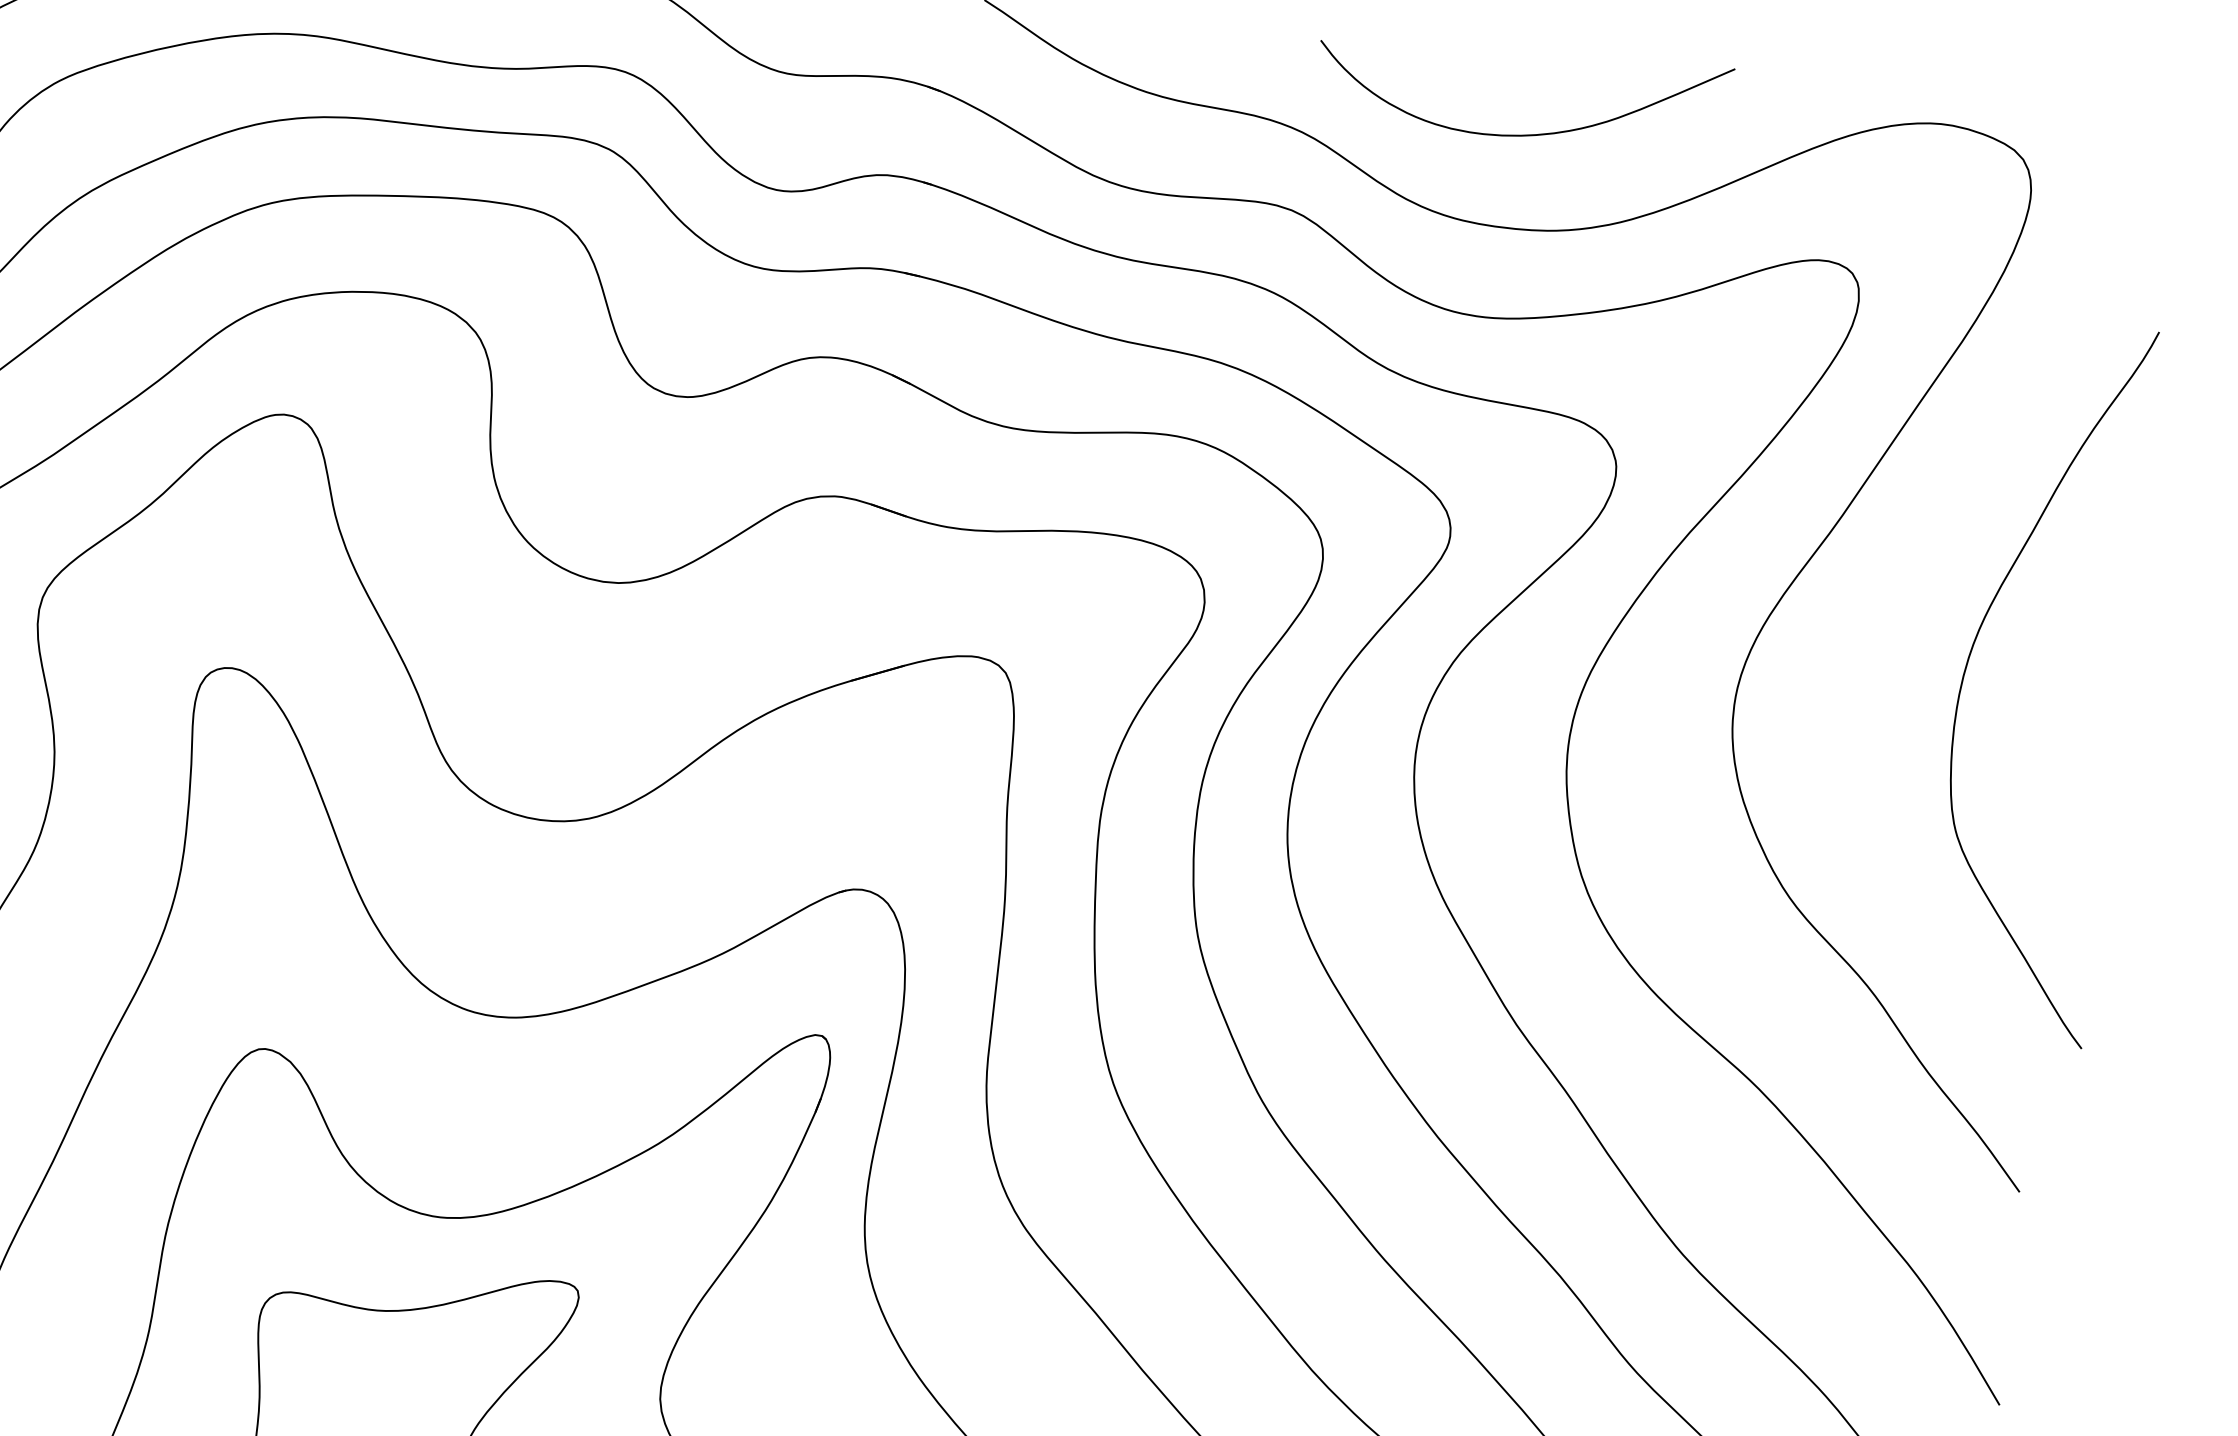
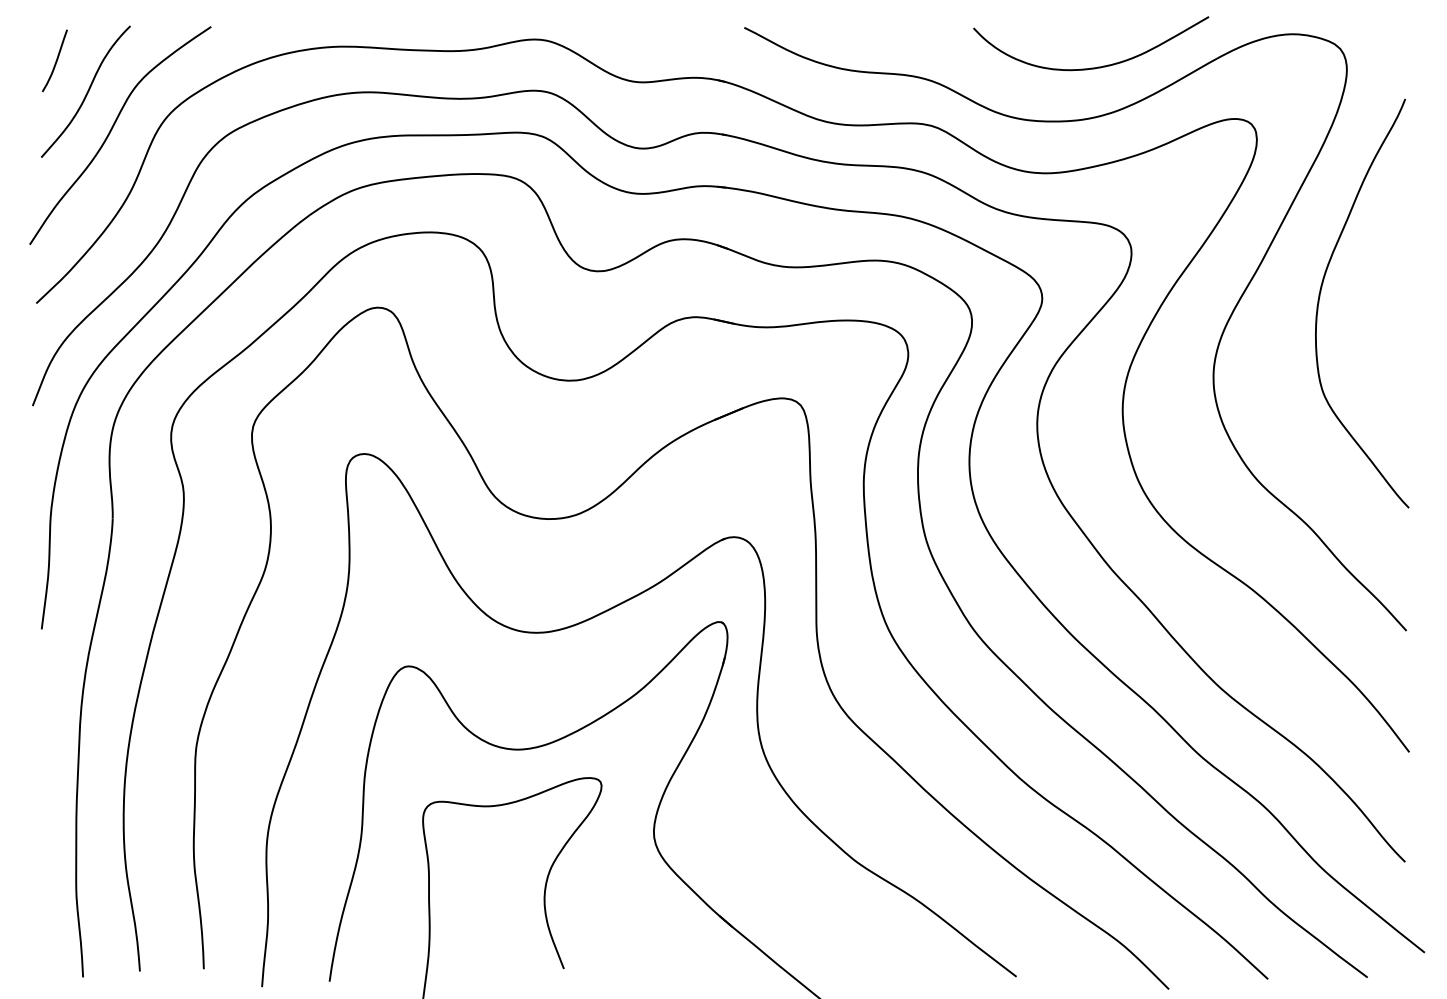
curve: (1529, 133) -> (1097, 66), moved
curve: (1970, 662) -> (1320, 297), moved

